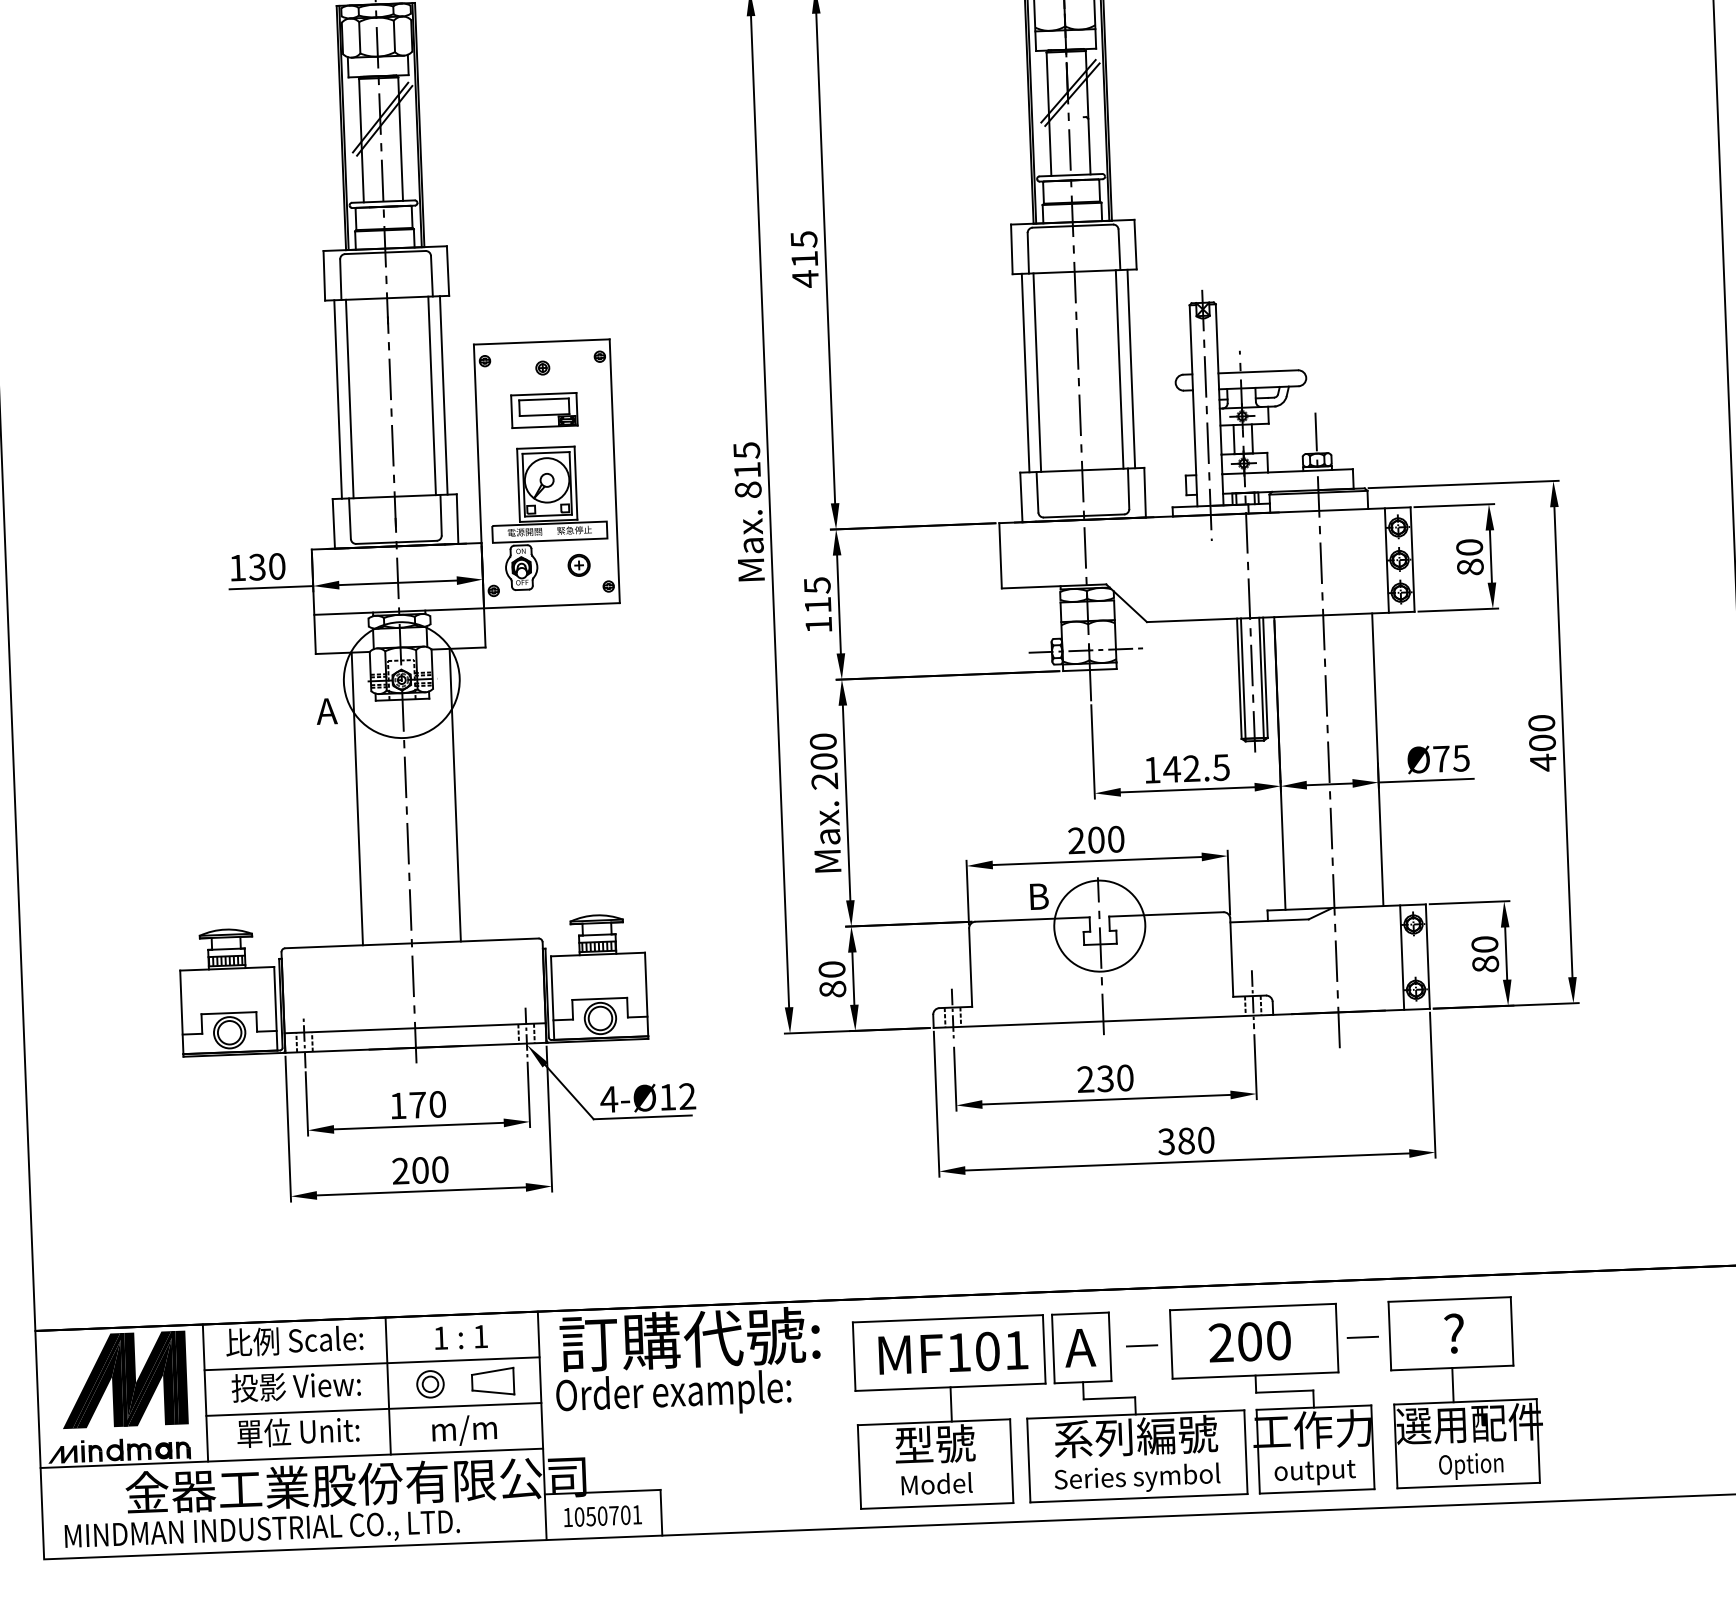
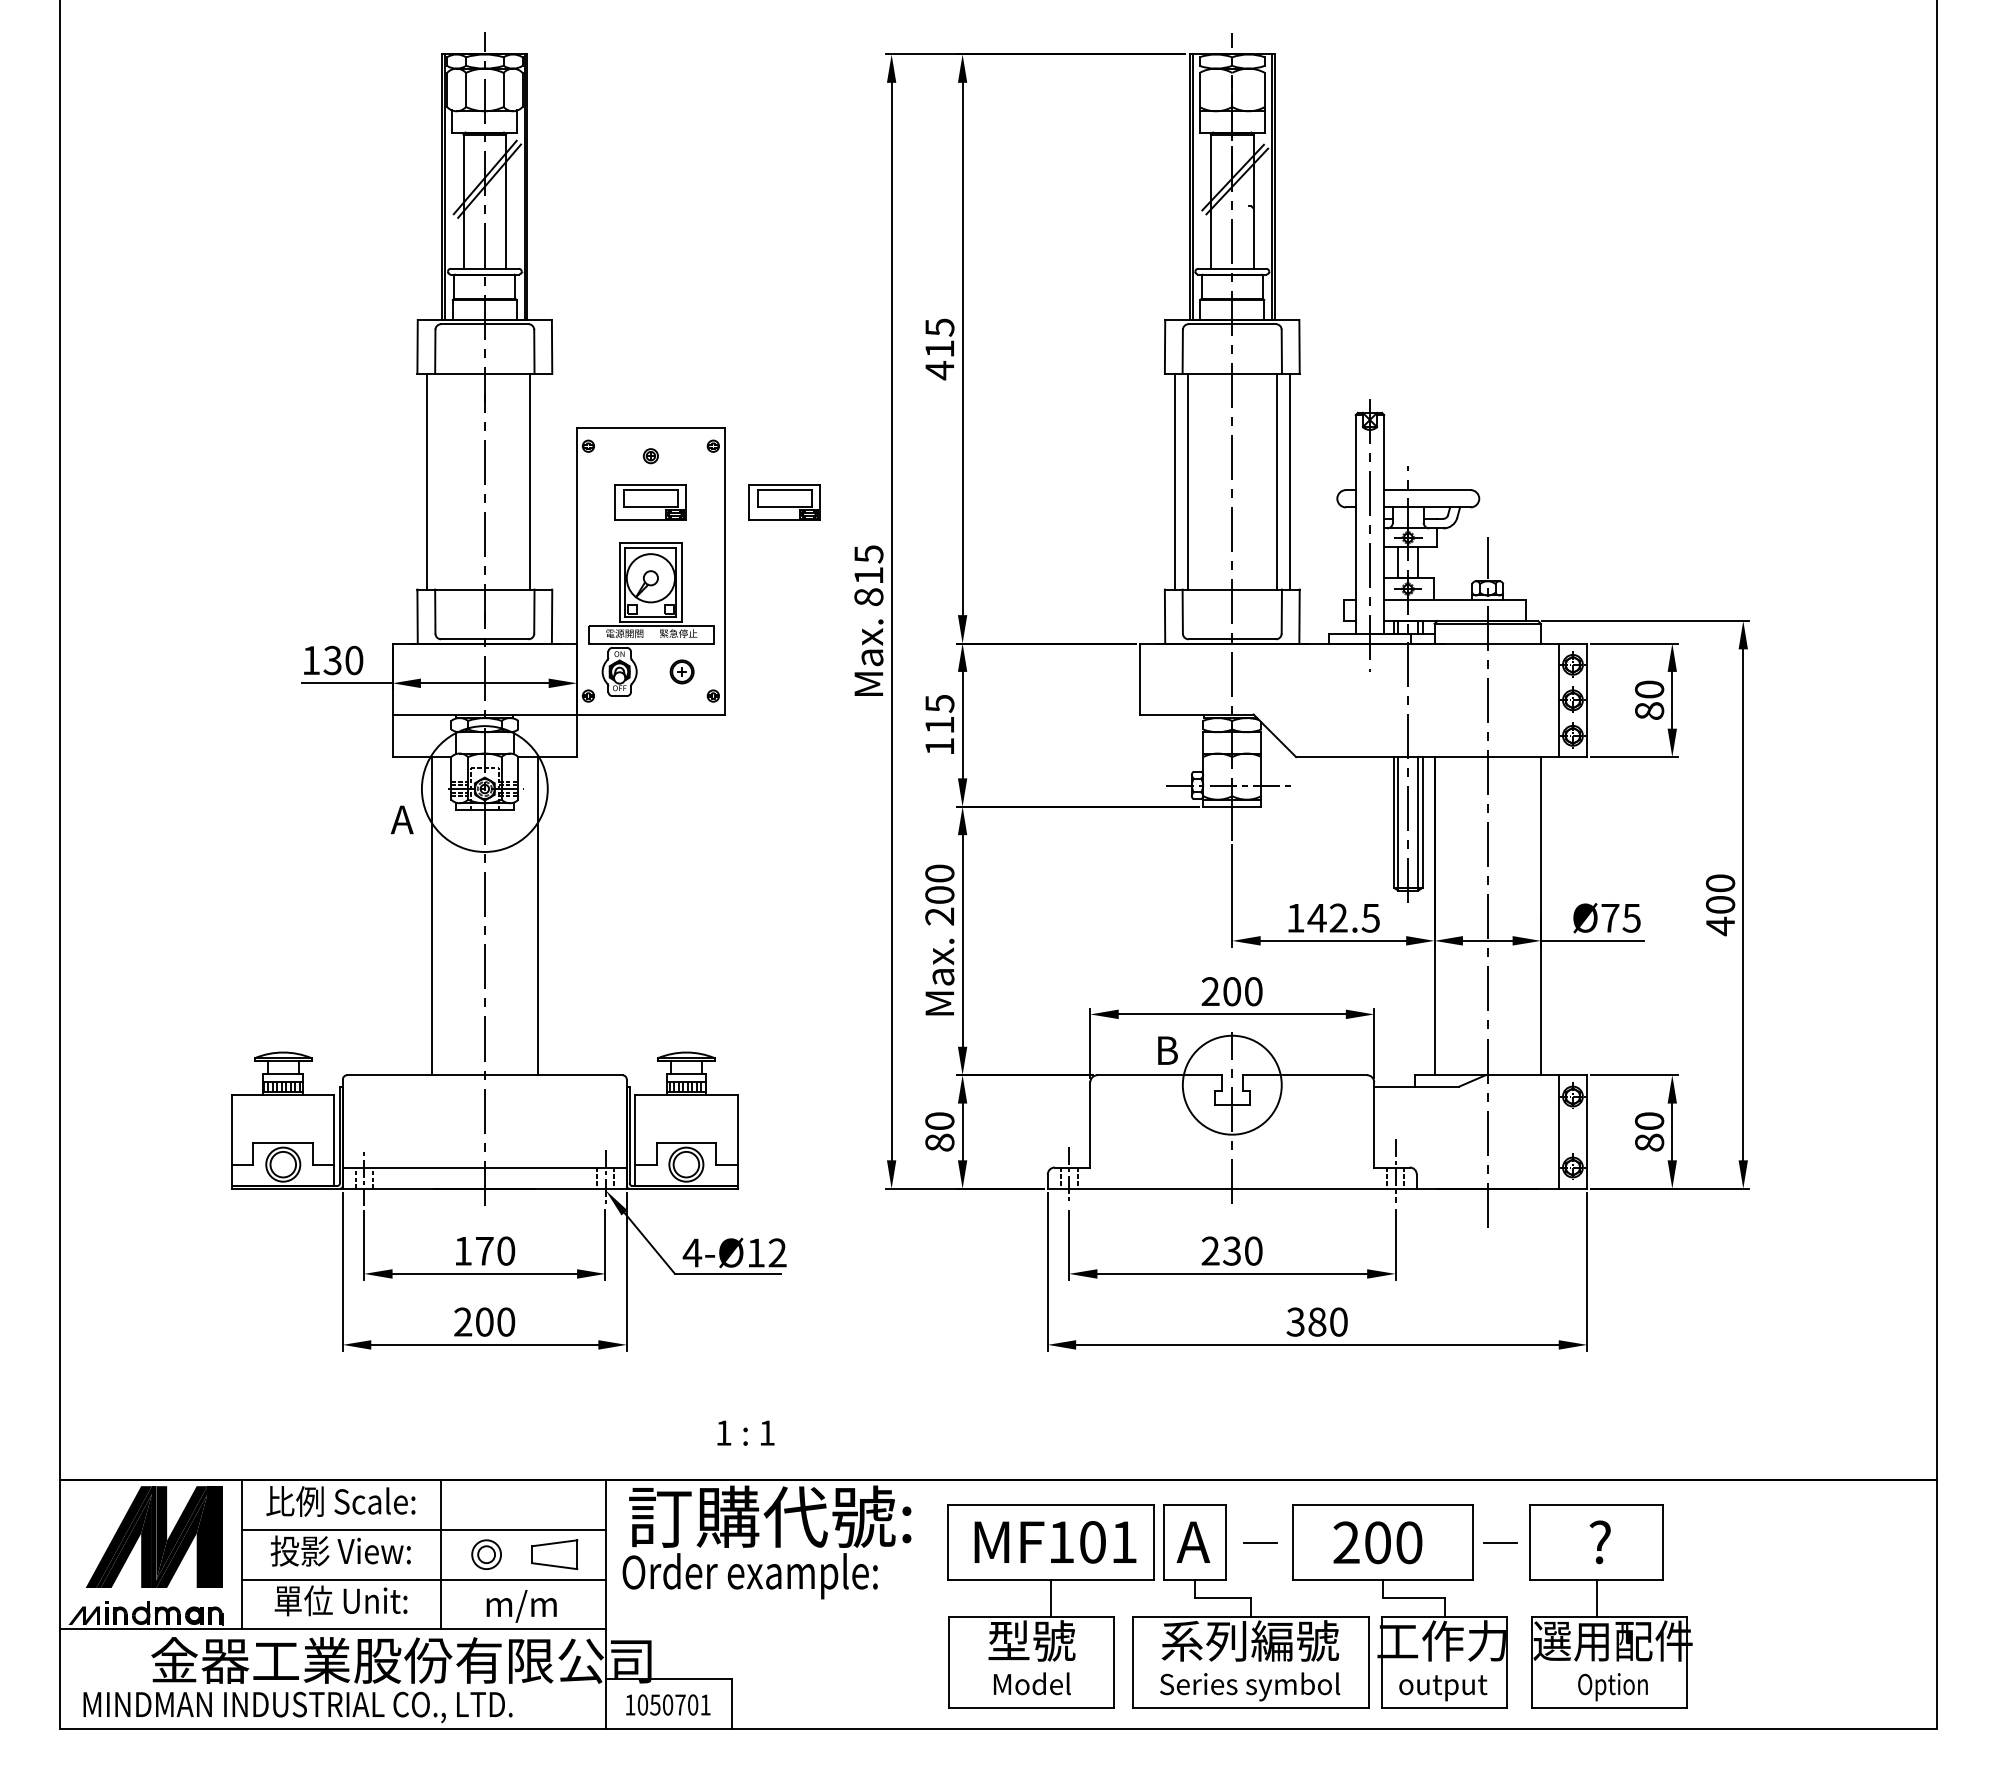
line: (443, 395) -> (542, 481), removed
line: (350, 398) -> (440, 481), removed
part: (667, 405) -> (784, 502), added
text: (460, 1336) -> (745, 1432), moved

